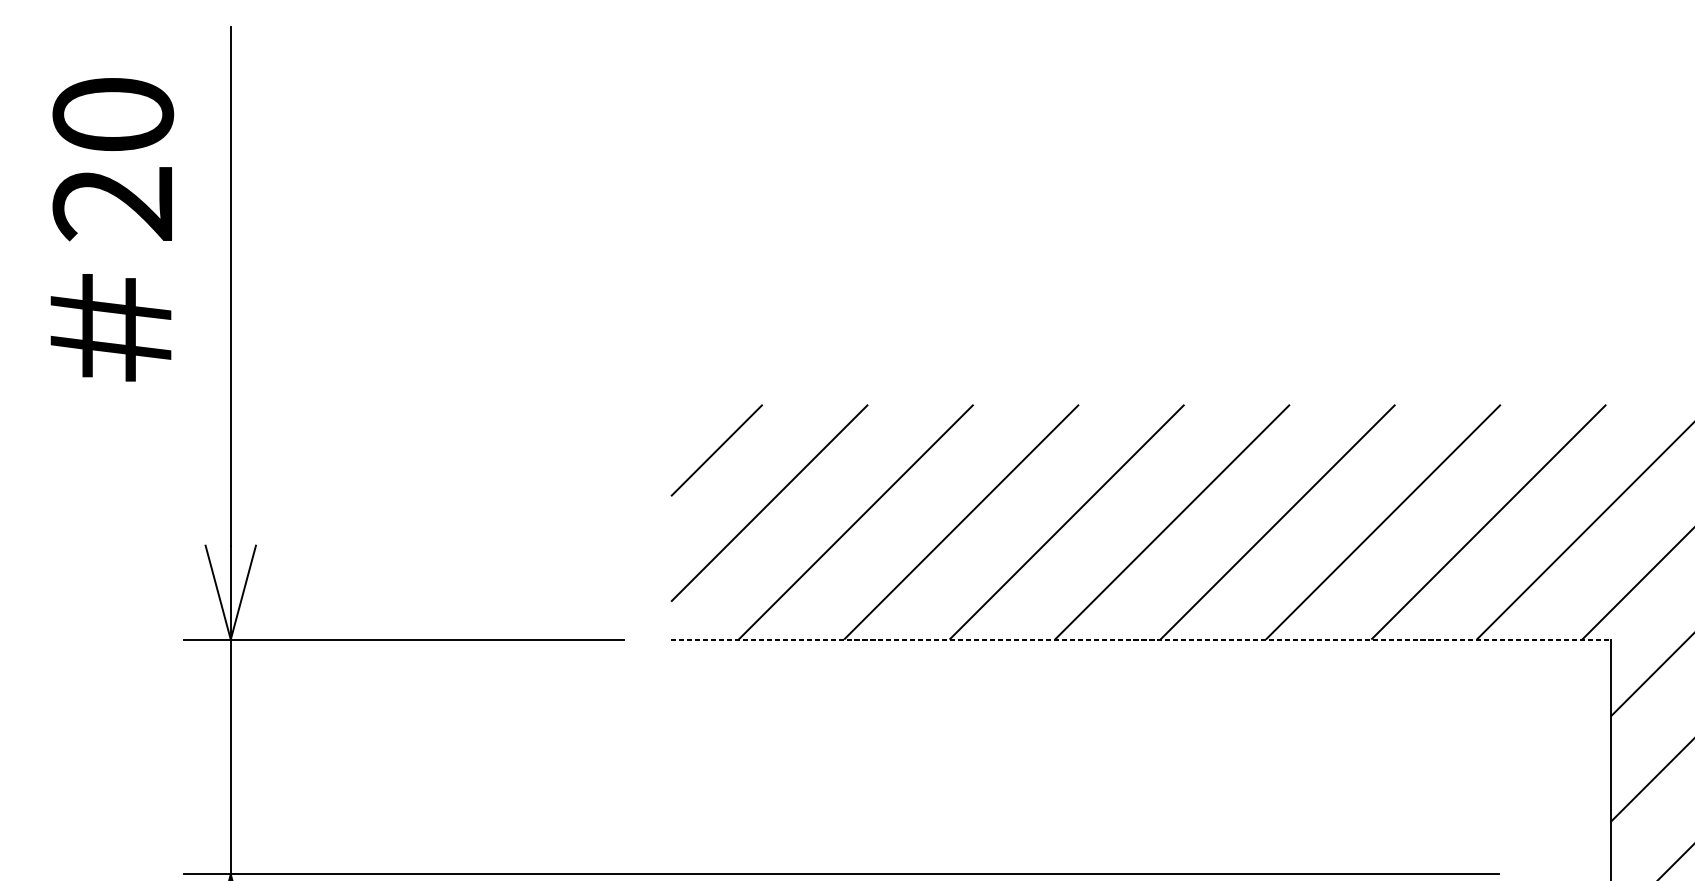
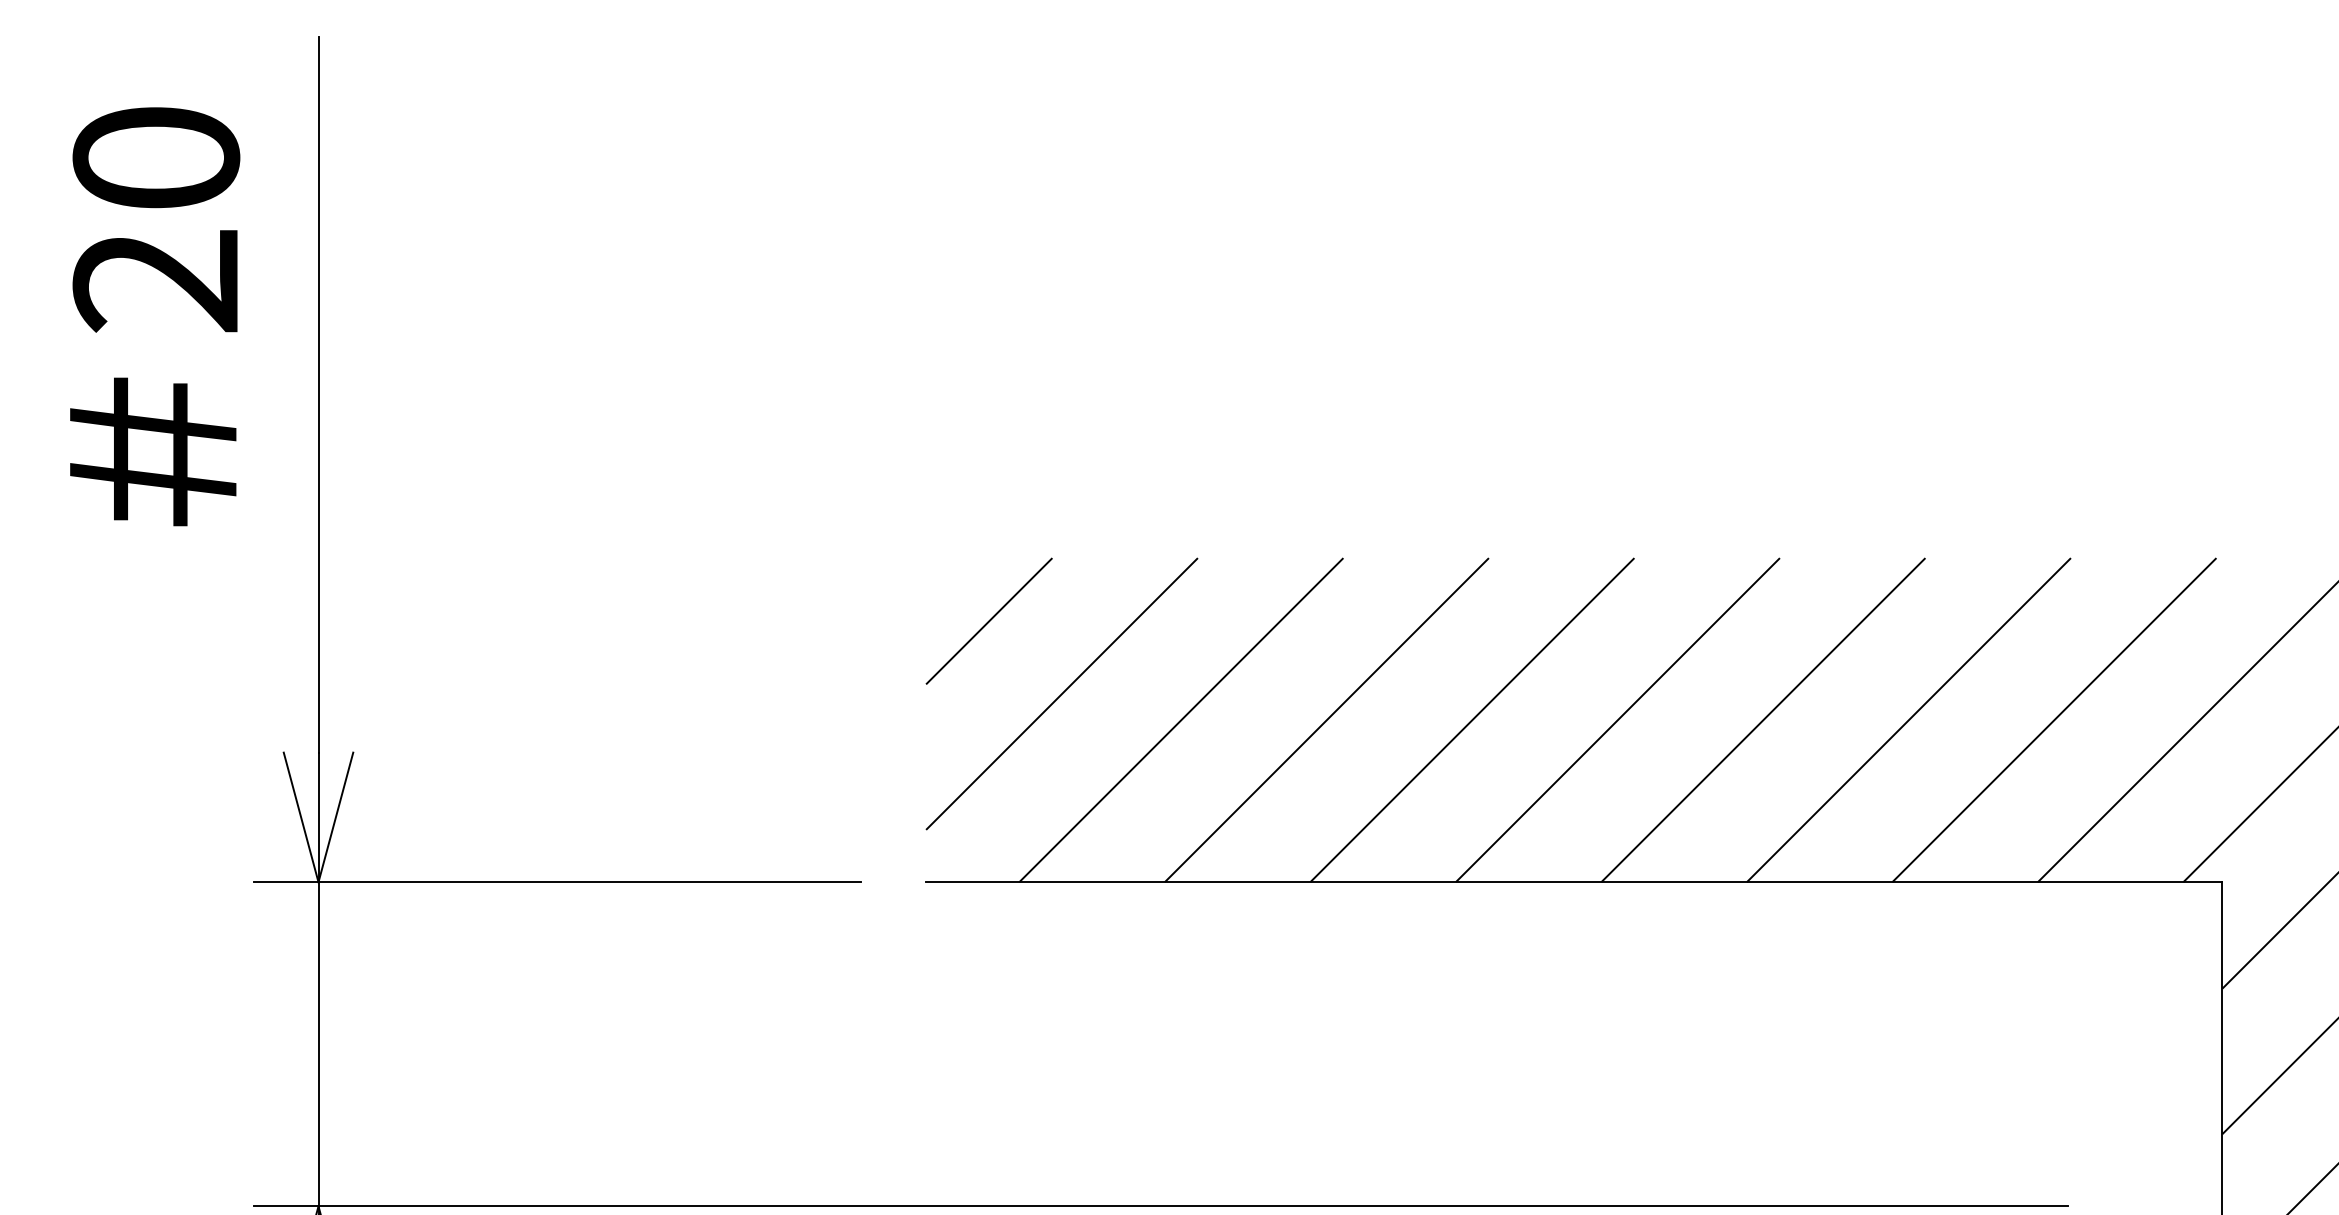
line: (1141, 639) -> (1574, 882), dashed -> solid

